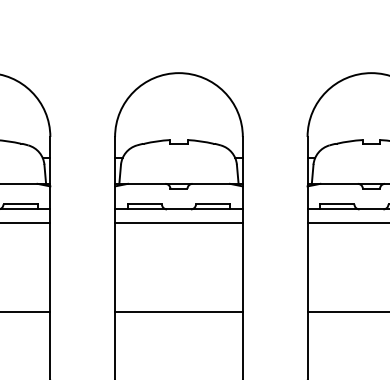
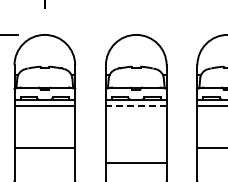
line: (177, 223) -> (135, 106), solid -> dashed
line: (177, 312) -> (135, 163), moved

